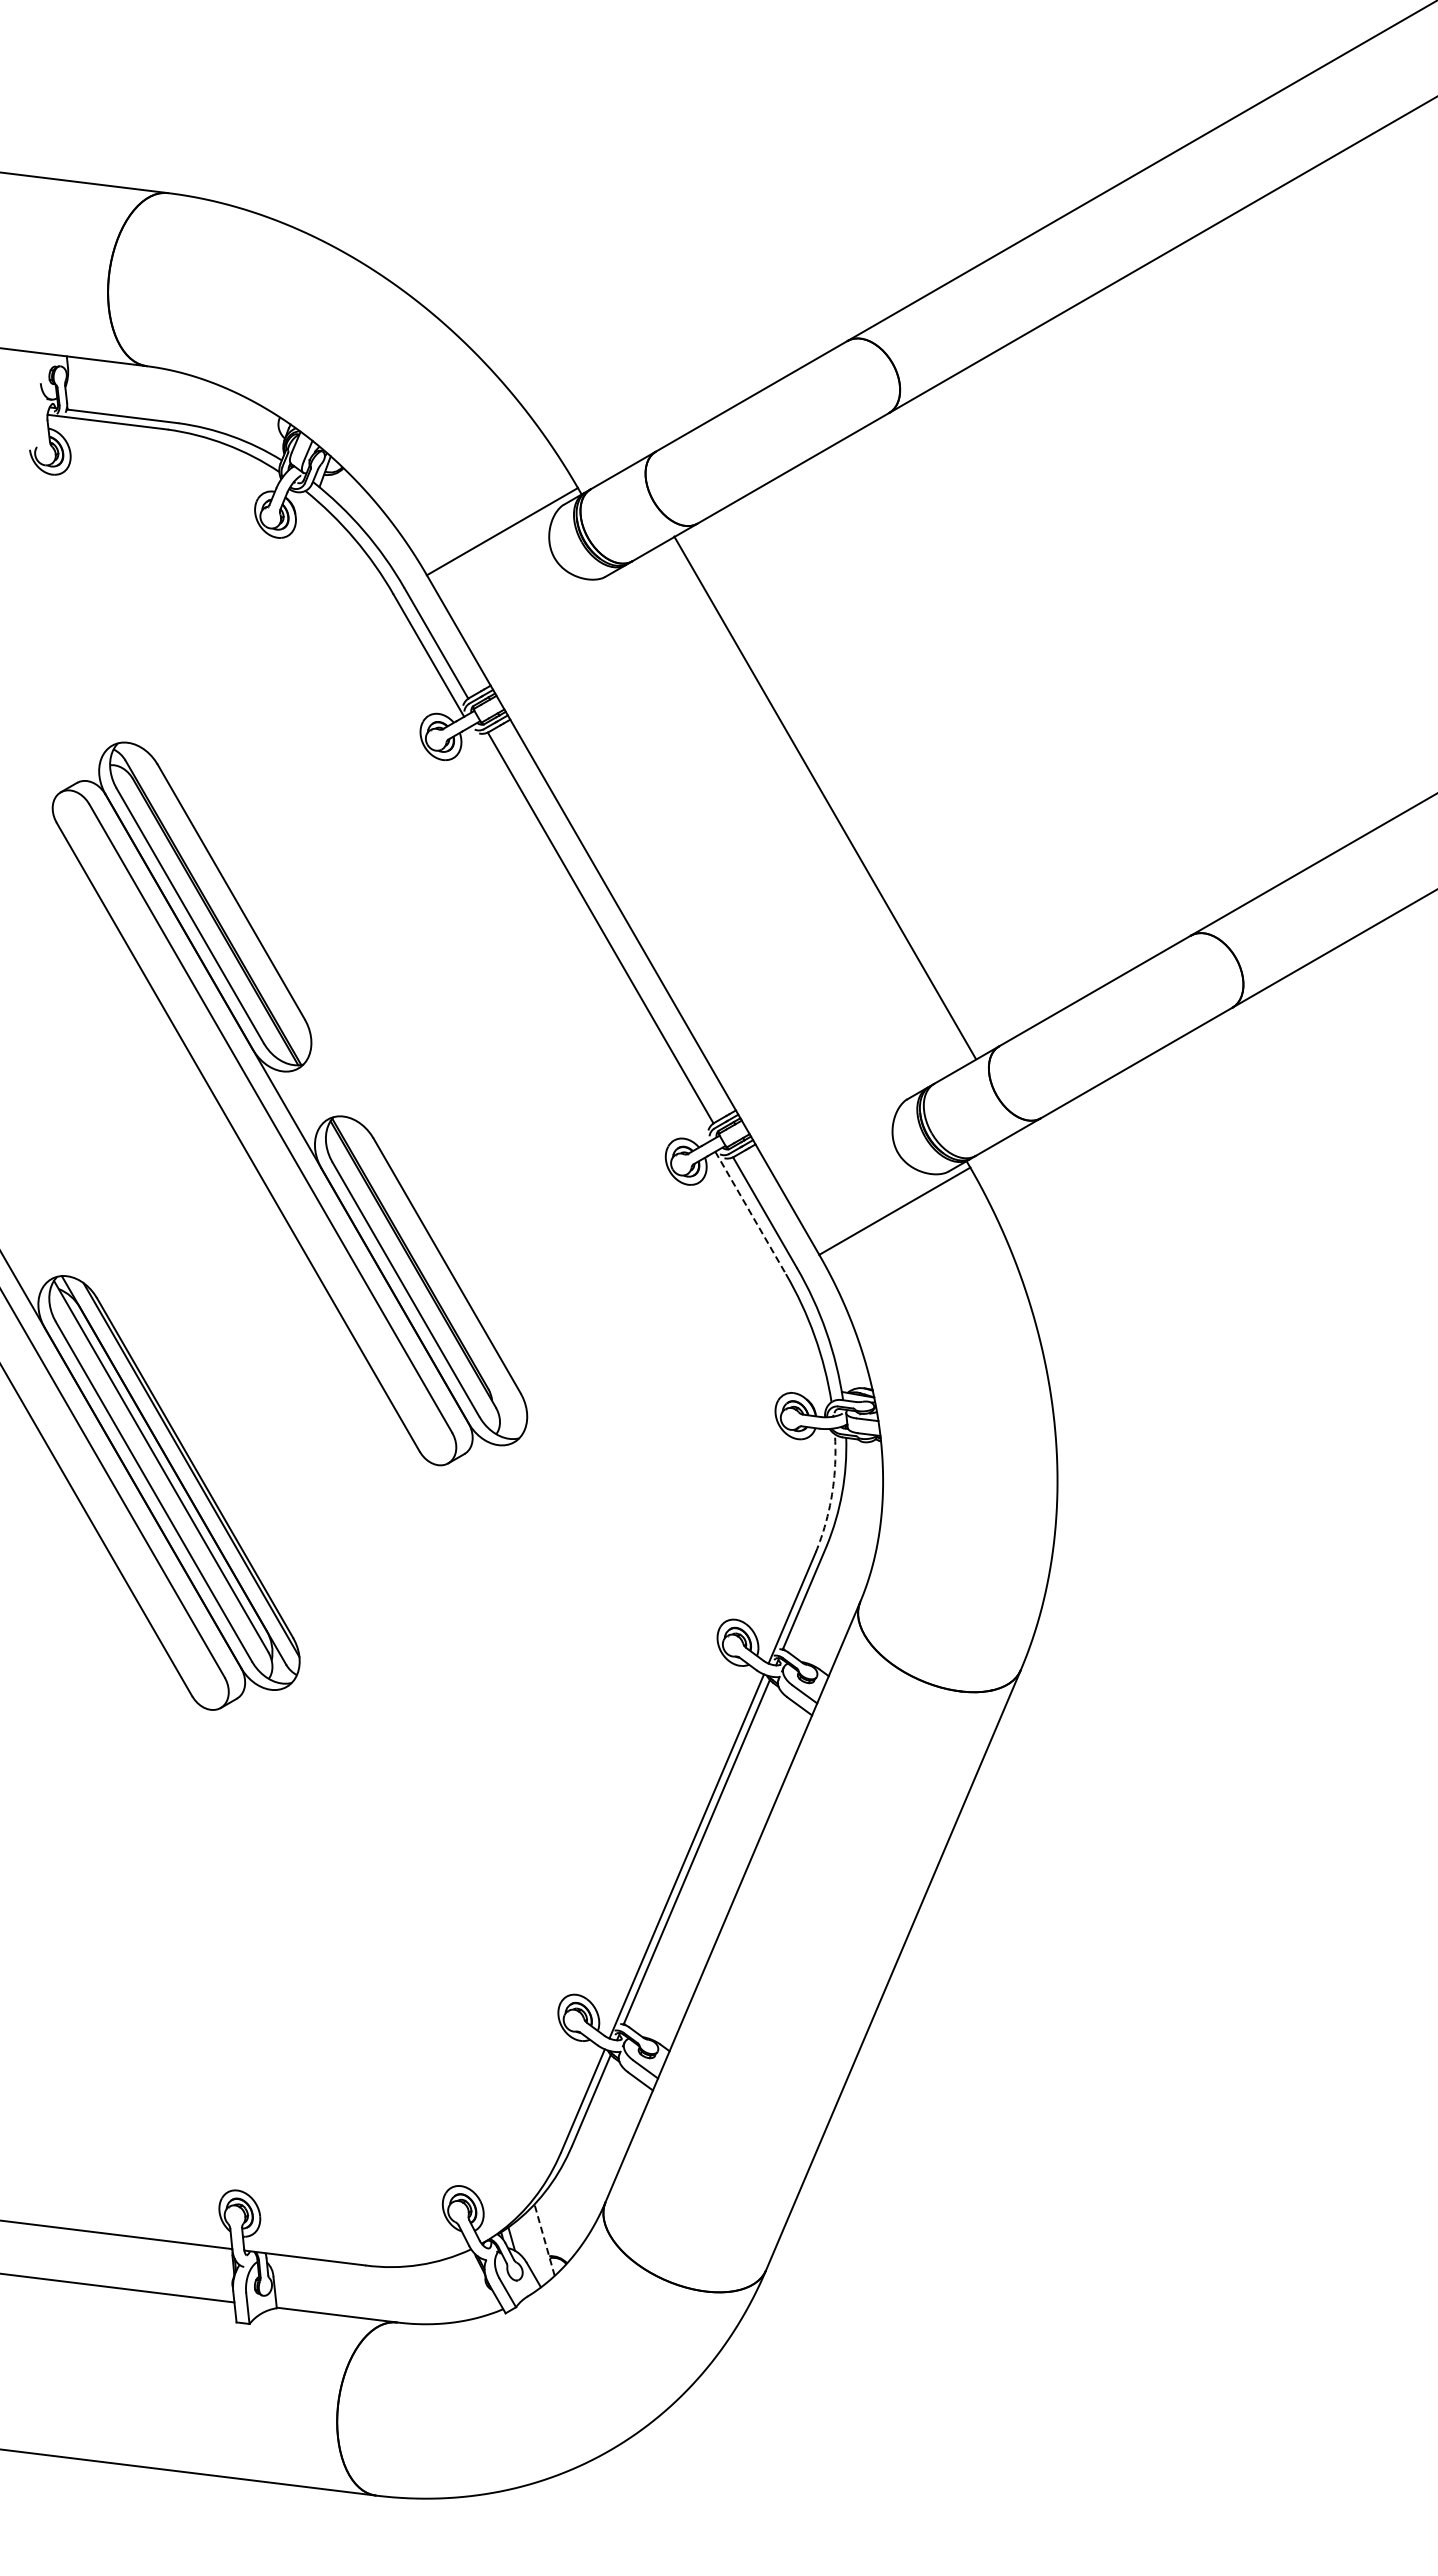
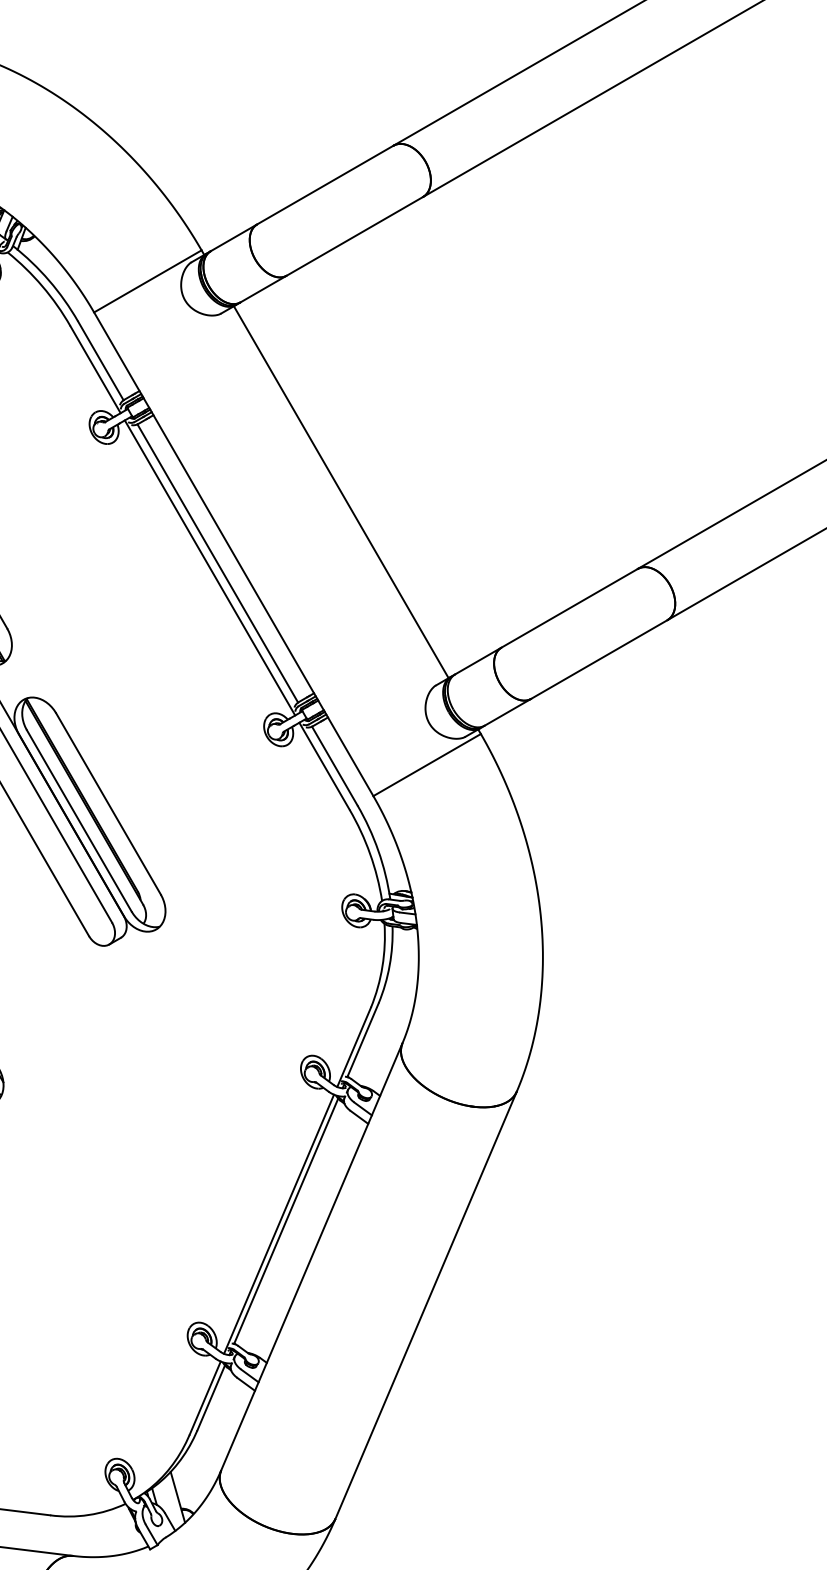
line: (825, 797) -> (341, 491), moved
line: (589, 934) -> (209, 568), added
line: (750, 1212) -> (324, 765), dashed -> solid
arc: (832, 1494) -> (382, 966), dashed -> solid
line: (544, 2239) -> (177, 1496), dashed -> solid

